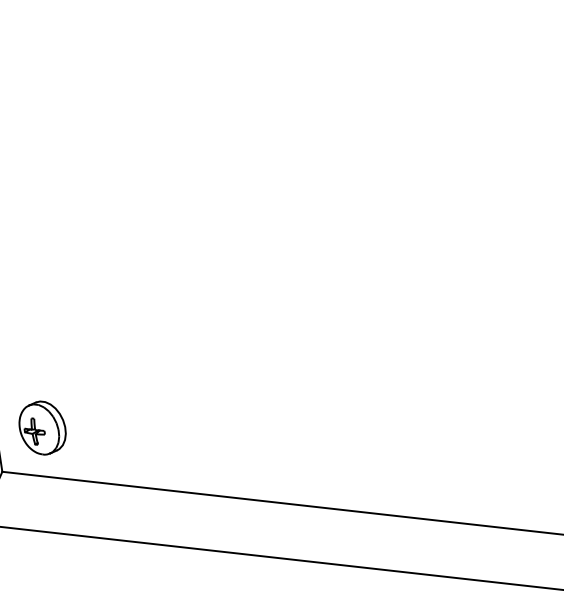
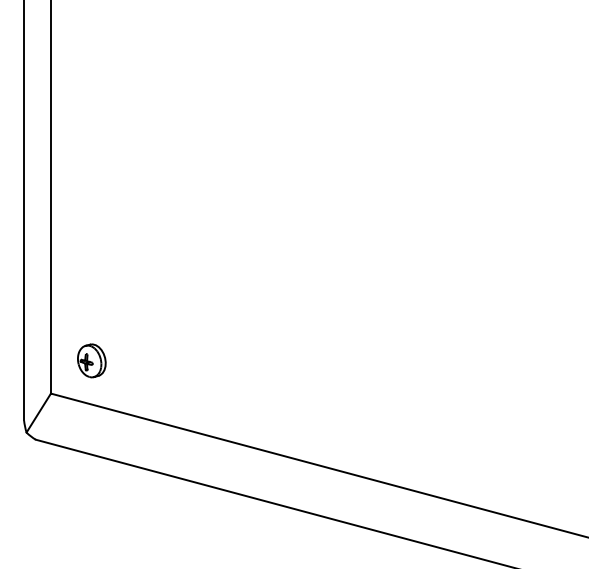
part: (42, 427) -> (91, 360), size x0.7

